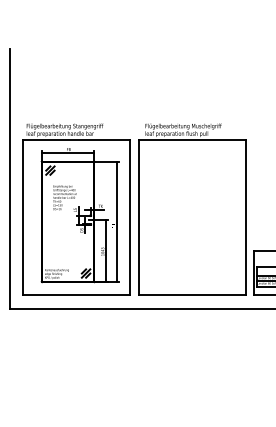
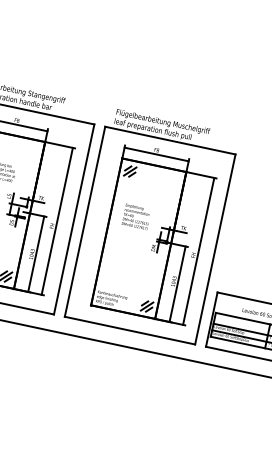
part: (195, 215) -> (154, 234), added

